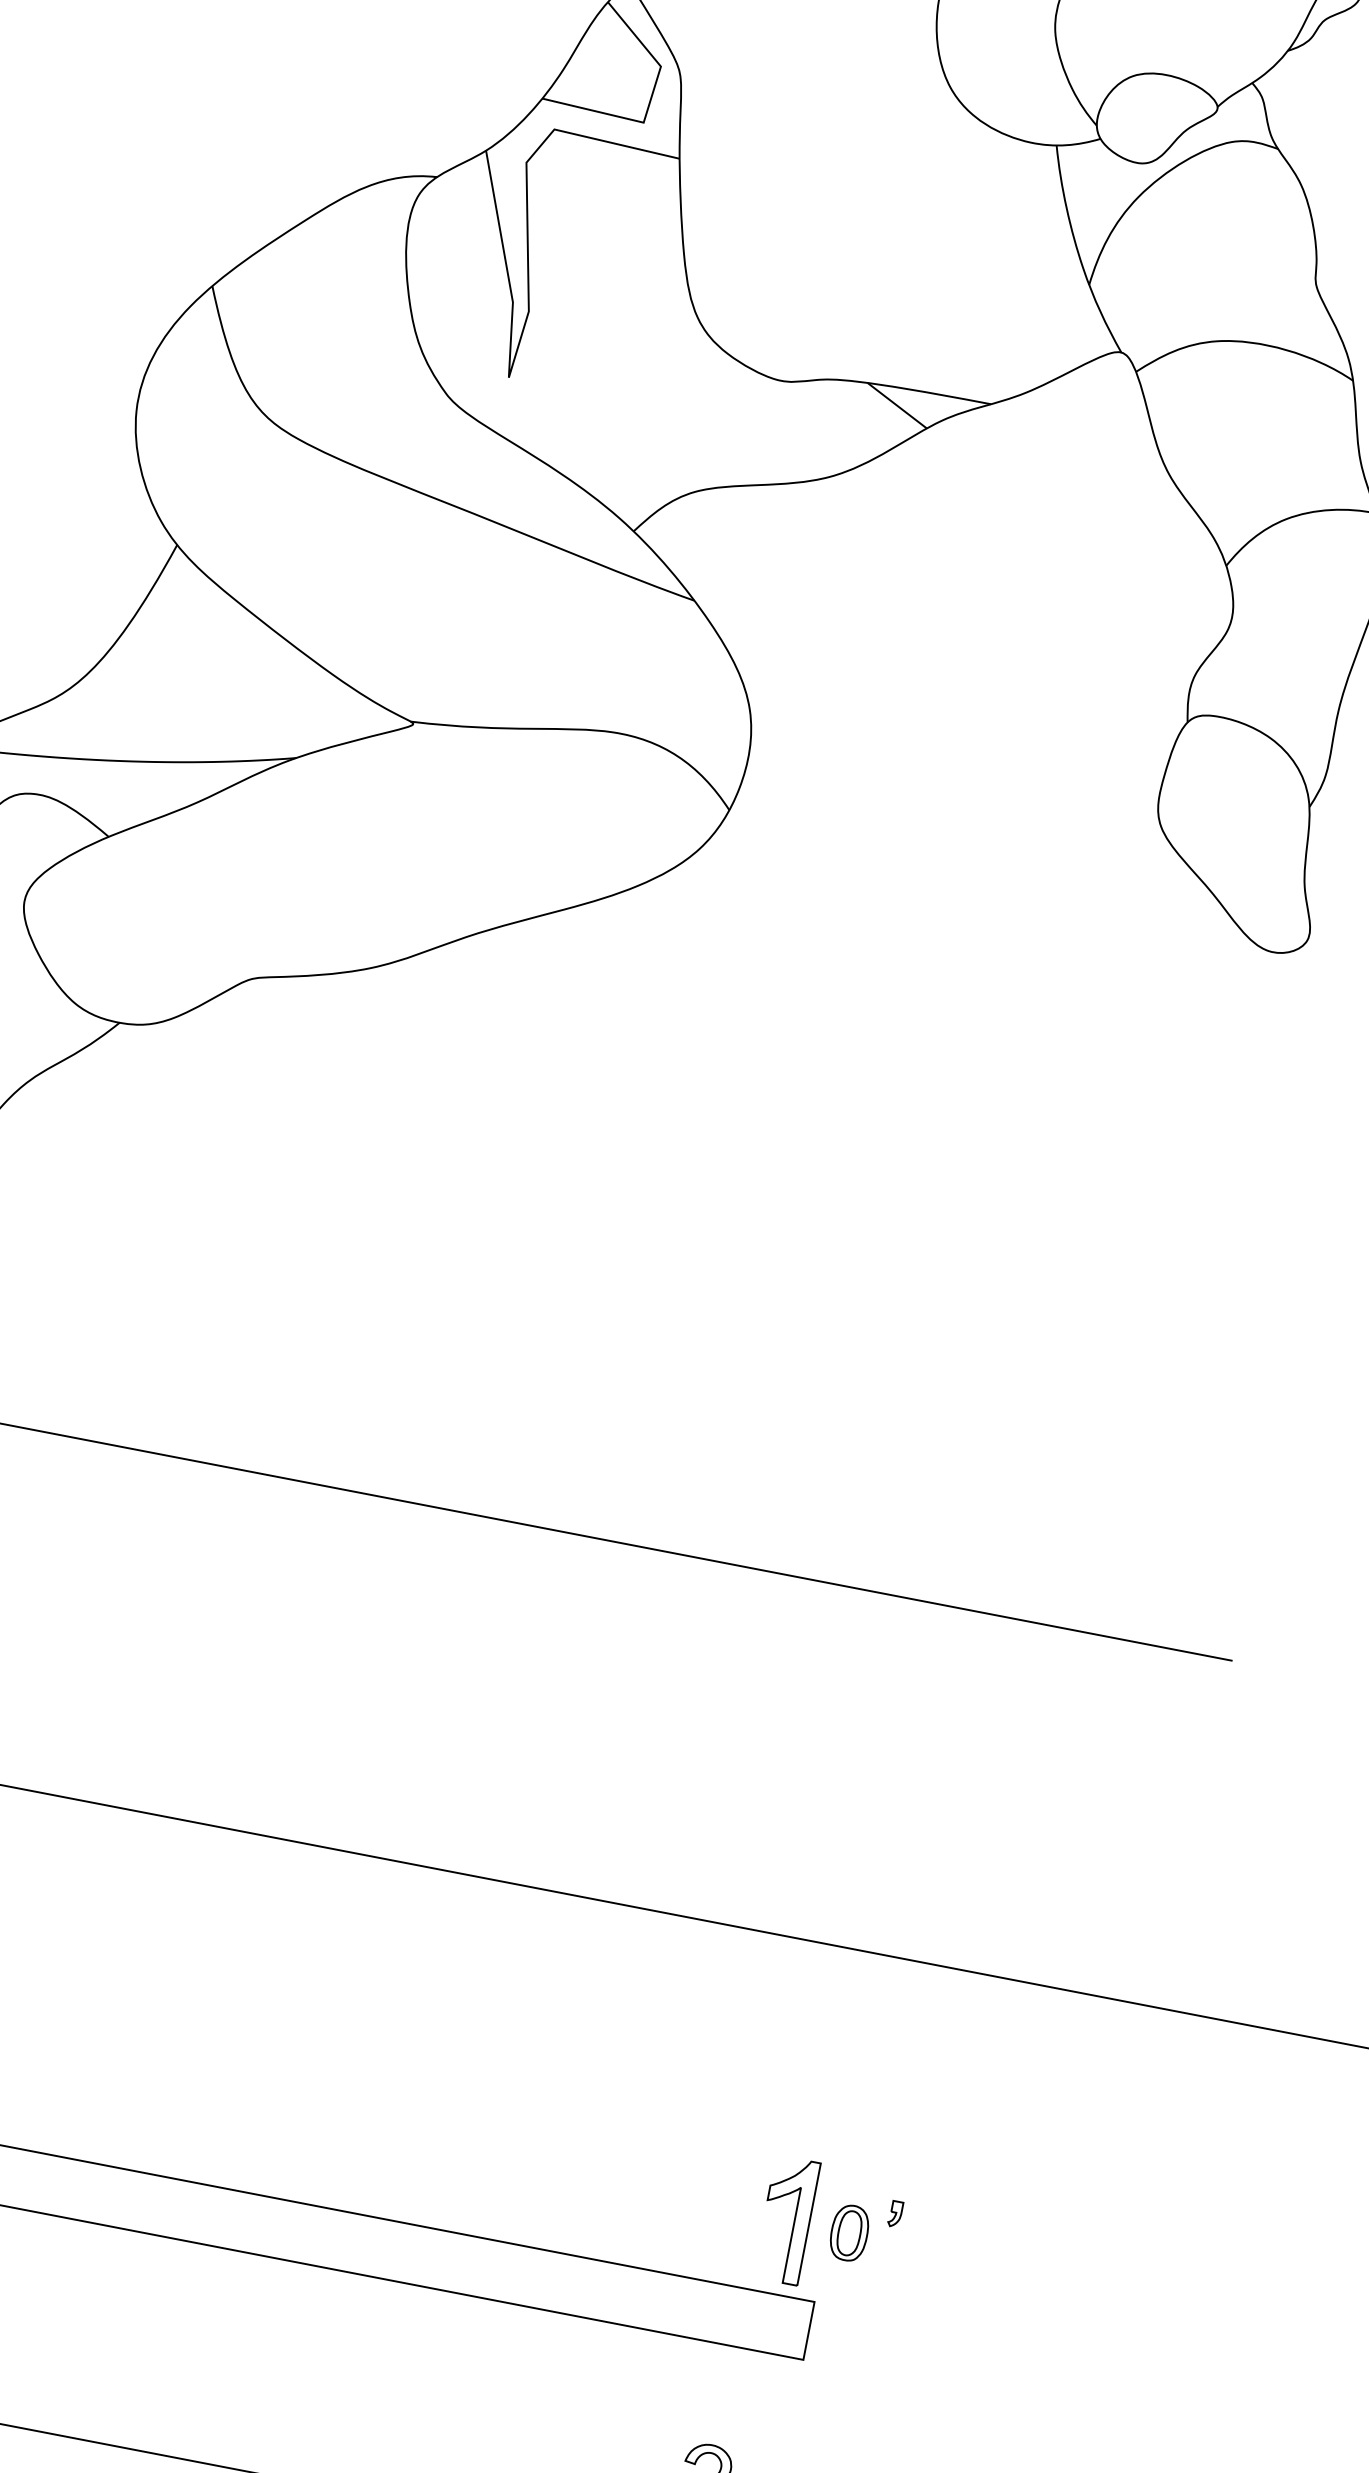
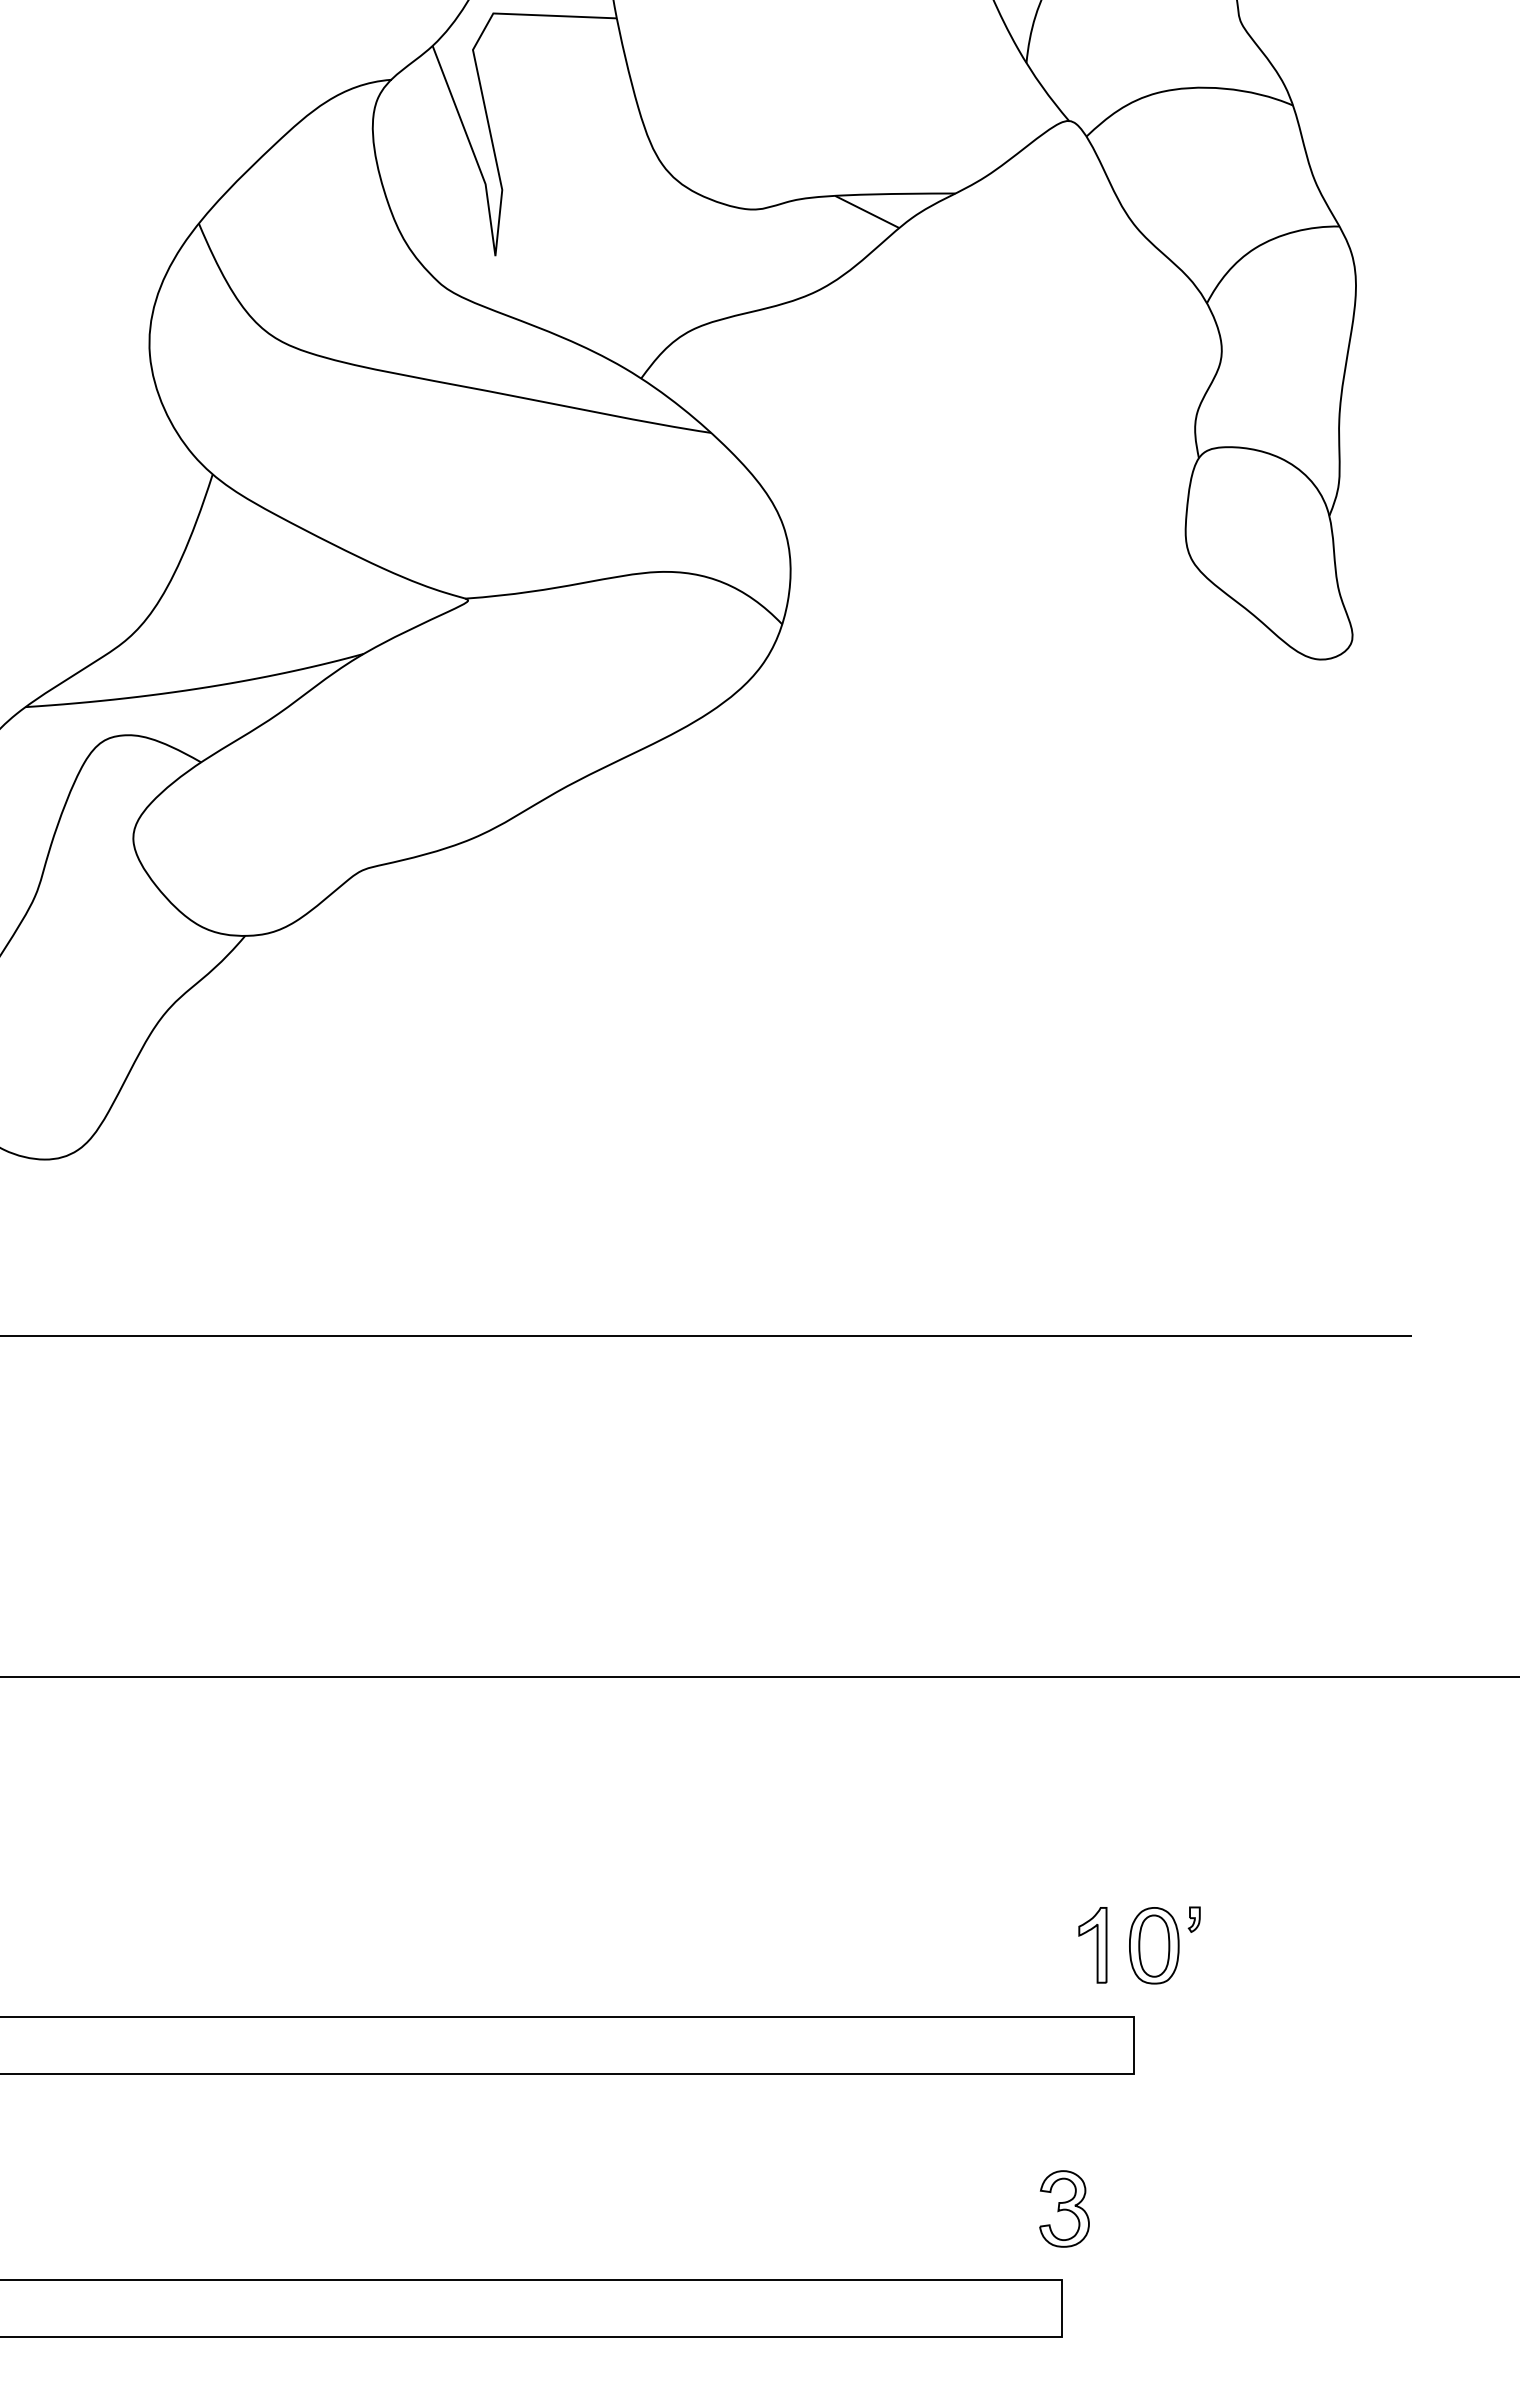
part: (786, 2220) -> (1092, 1945), size x0.62
part: (849, 2232) -> (1154, 1945), size x1.43

